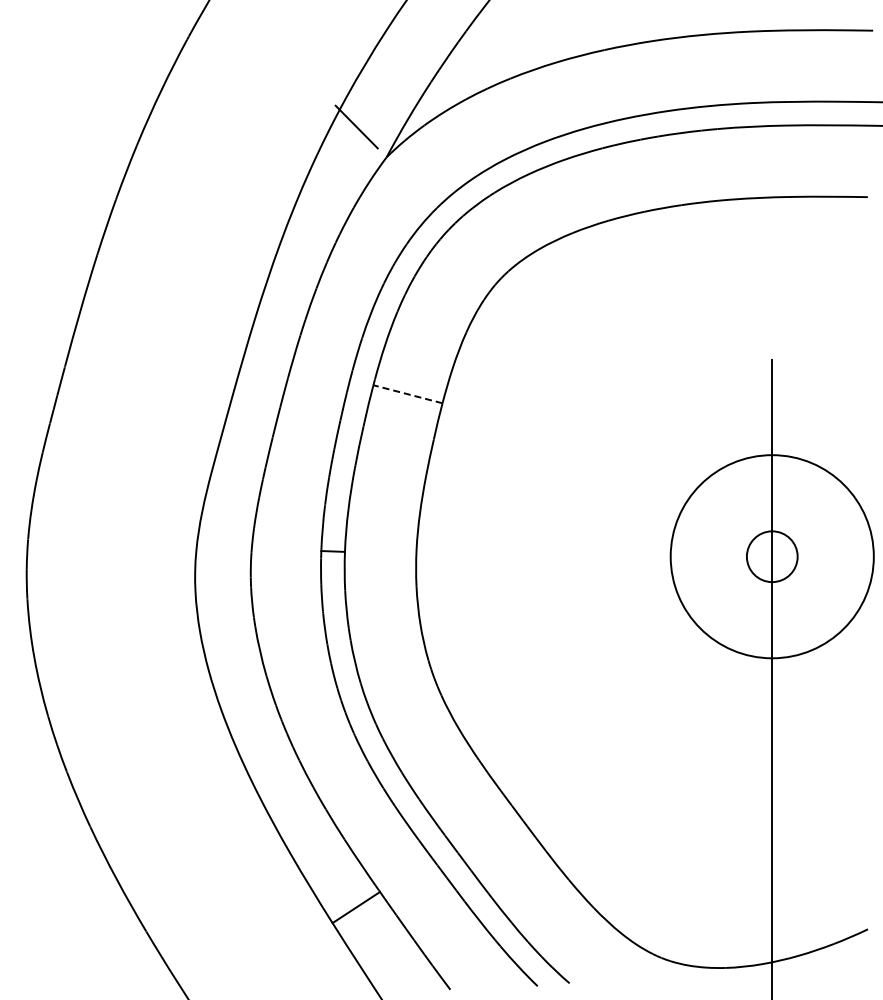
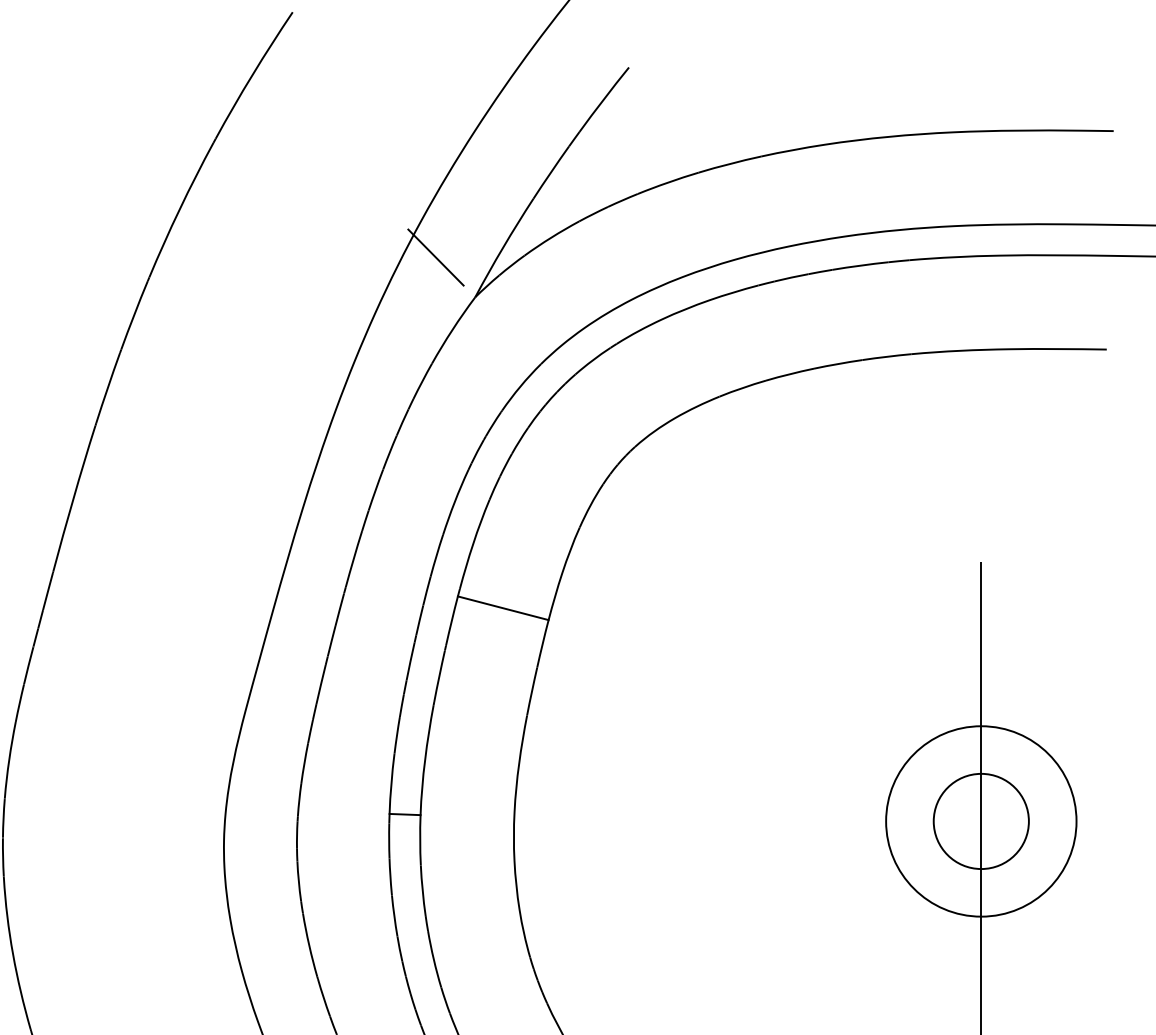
line: (407, 394) -> (502, 608), dashed -> solid
circle: (771, 556) -> (980, 821), size x0.71
circle: (772, 556) -> (981, 821), size x1.43

